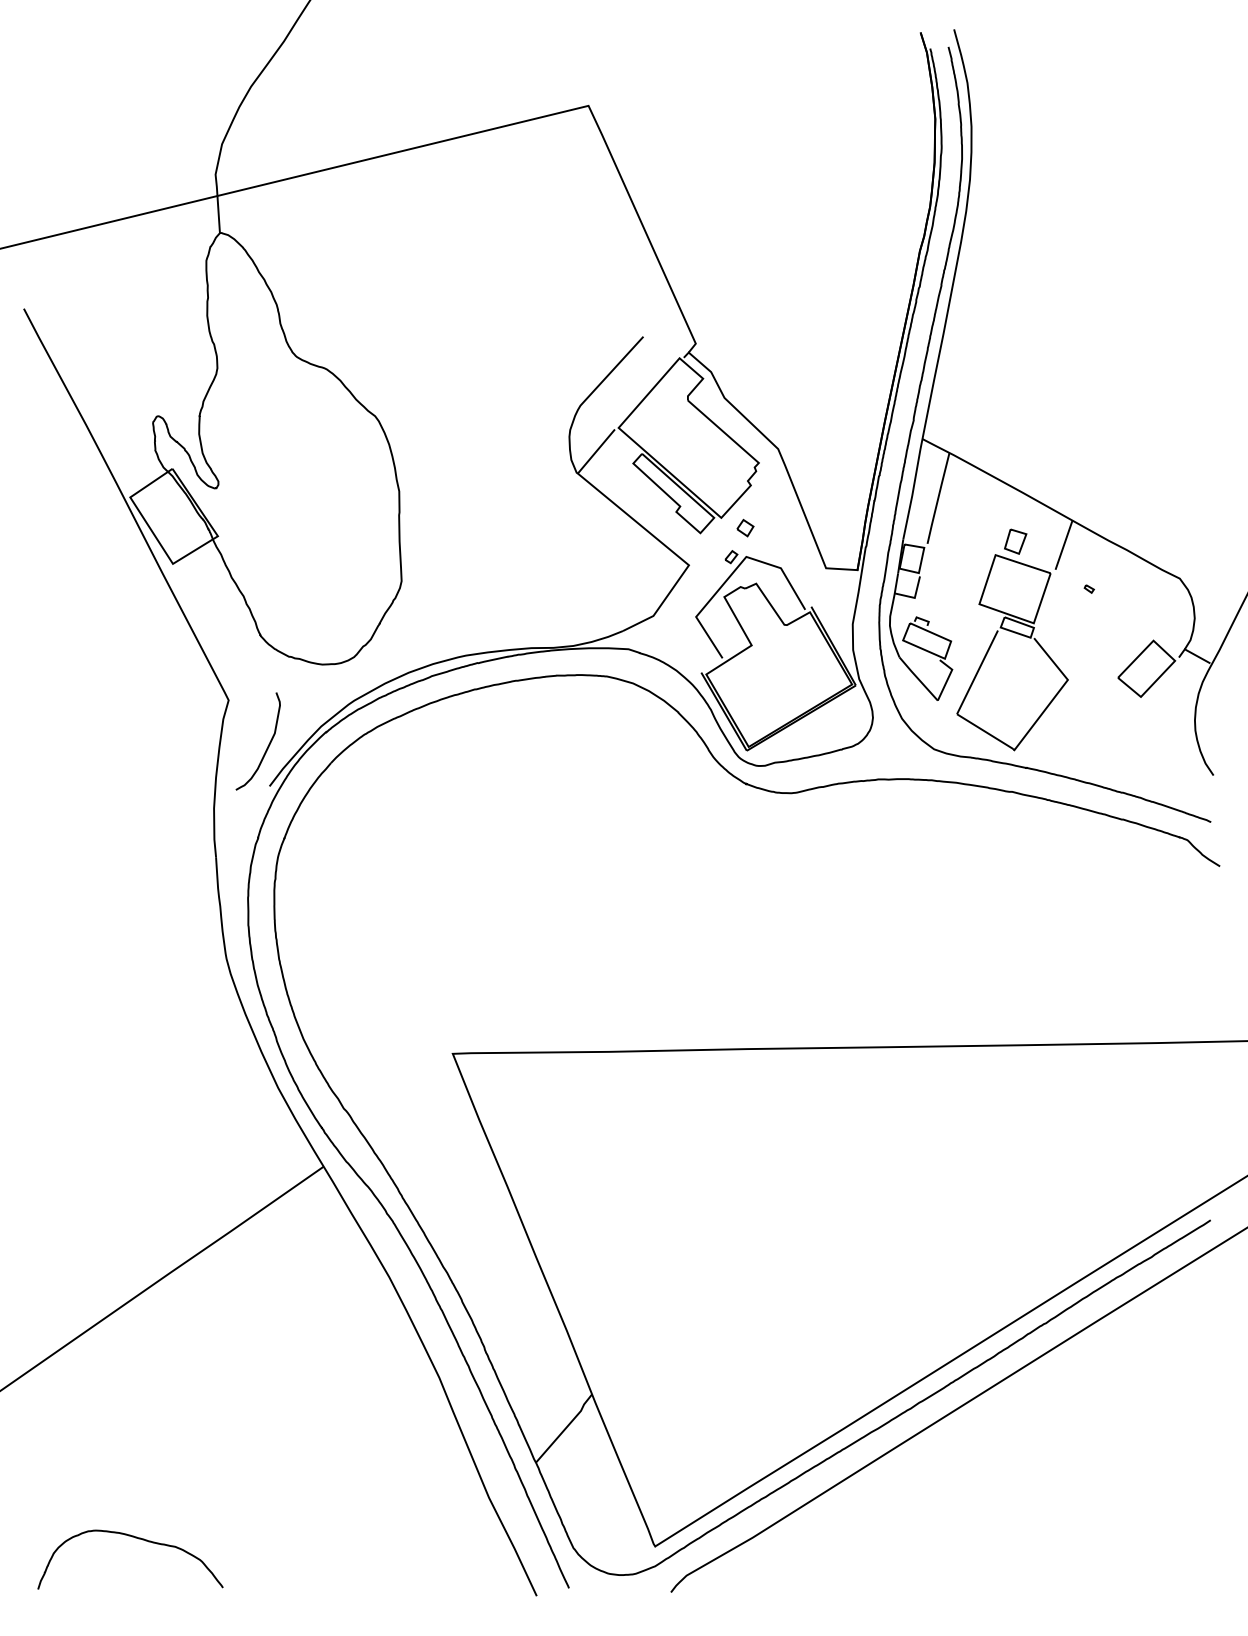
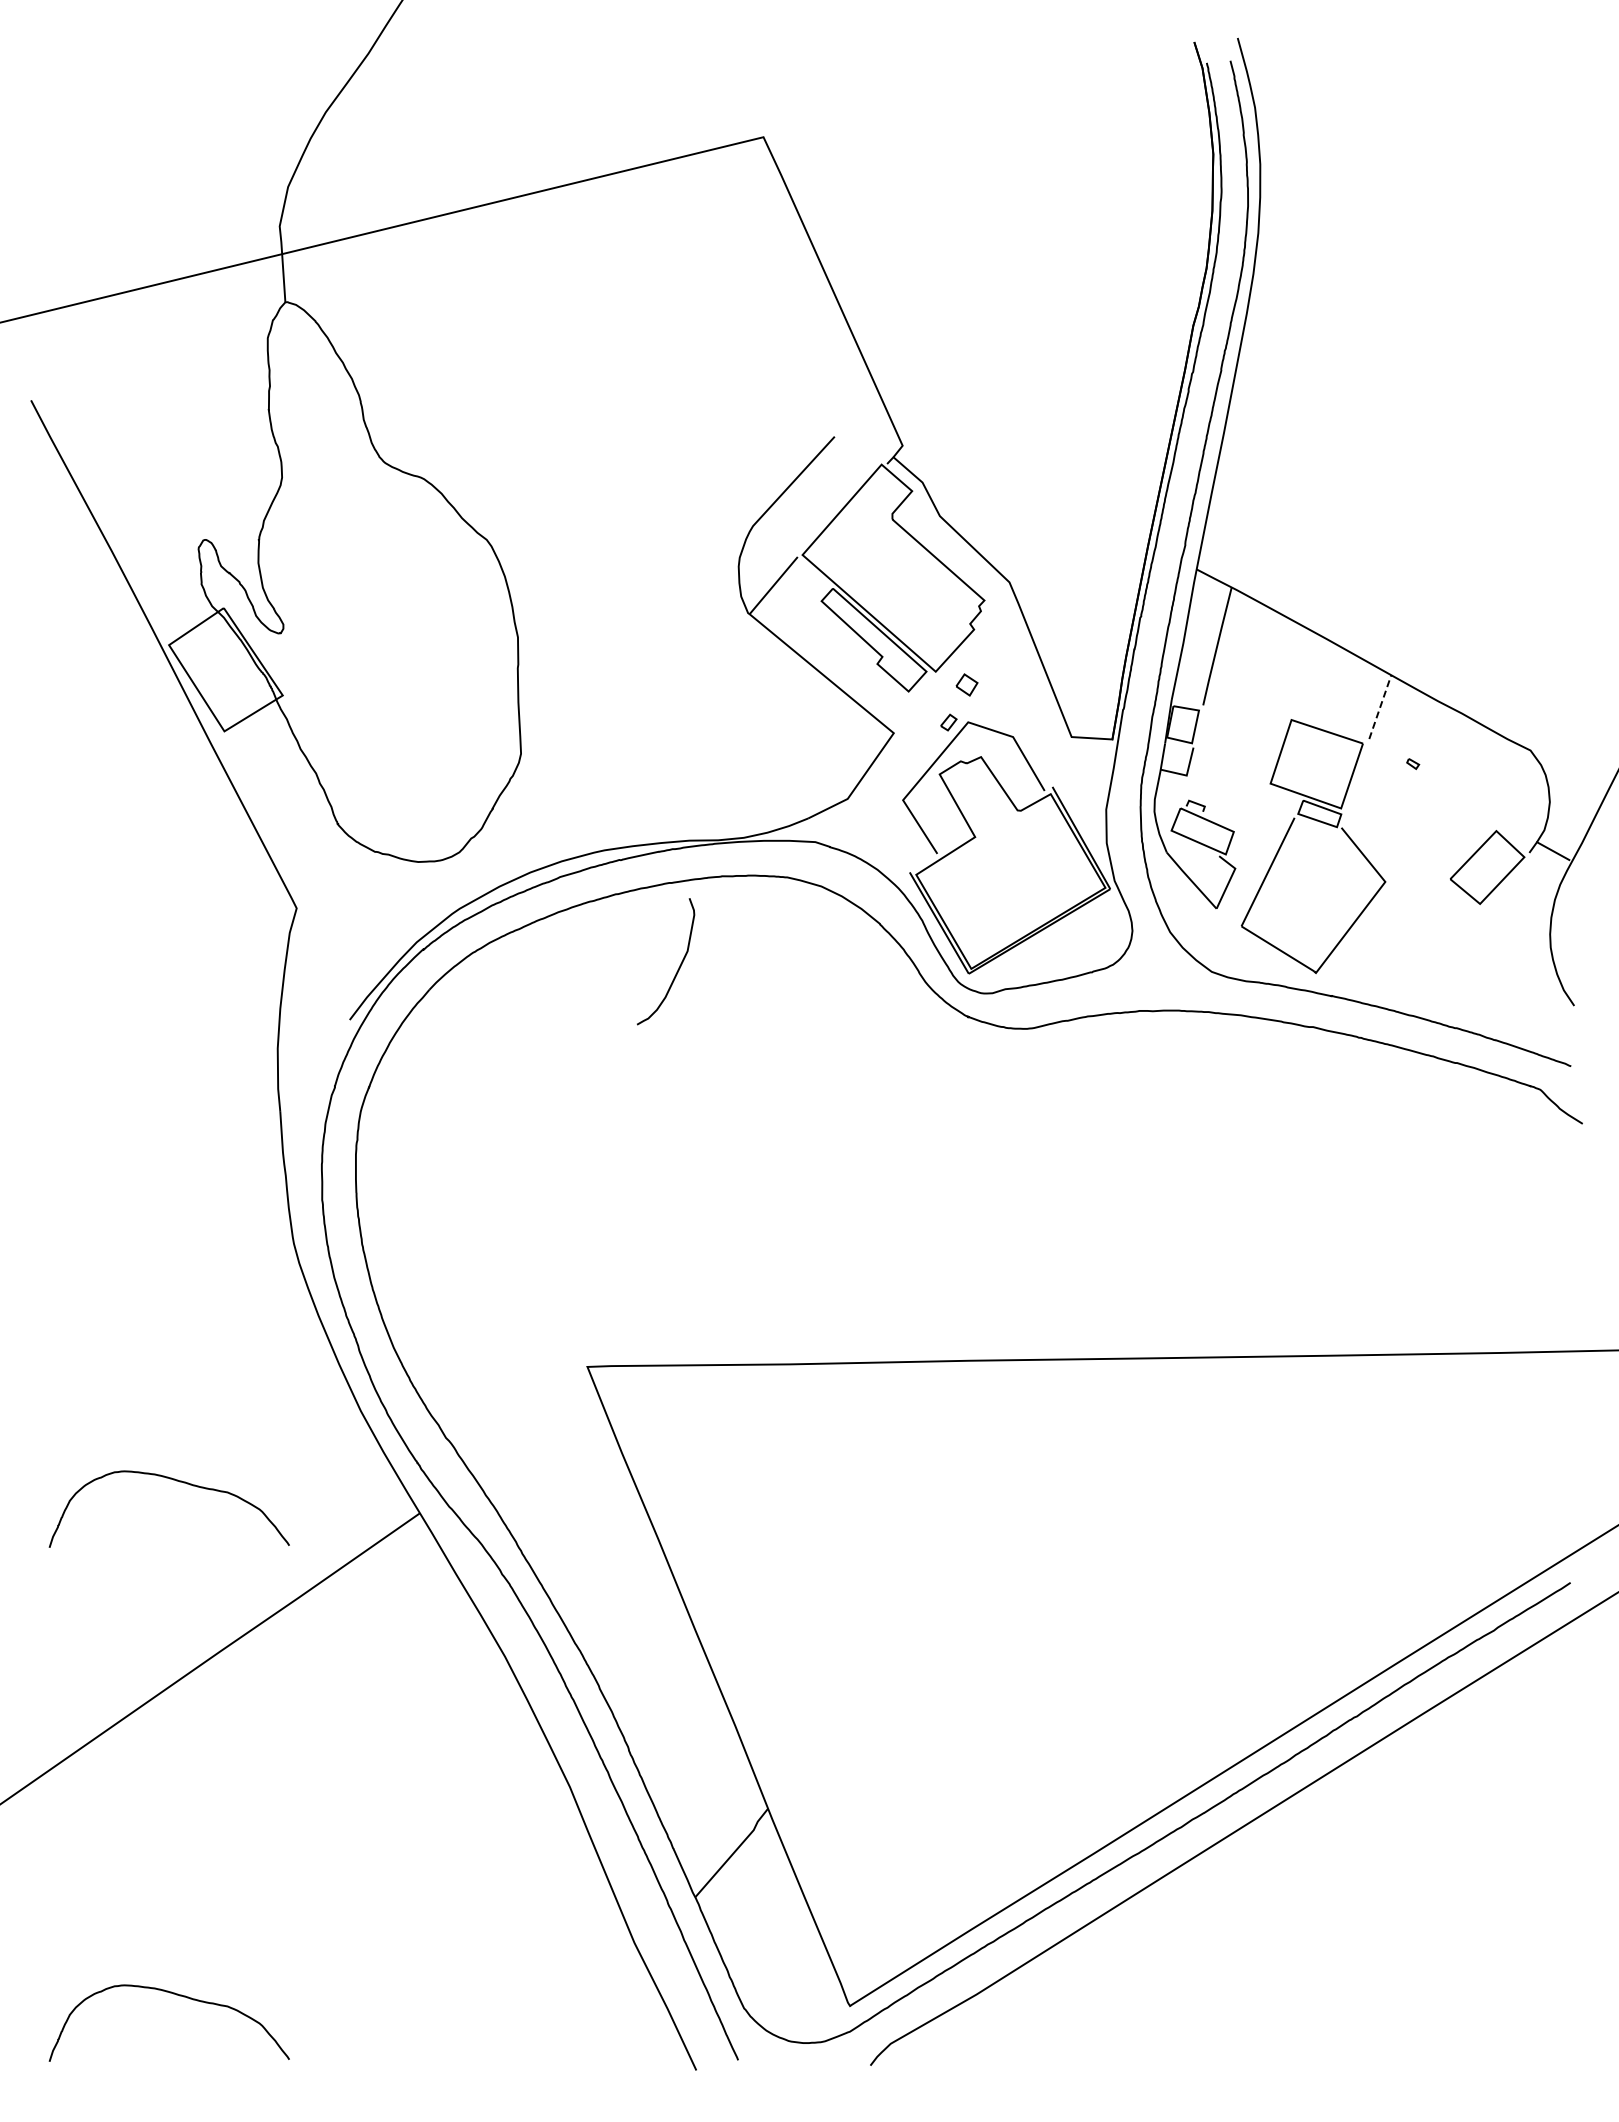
part: (1015, 541) -> (1317, 702), removed
line: (1064, 545) -> (1380, 707), solid -> dashed
curve: (267, 745) -> (678, 967), moved
curve: (136, 1142) -> (176, 1481), added

